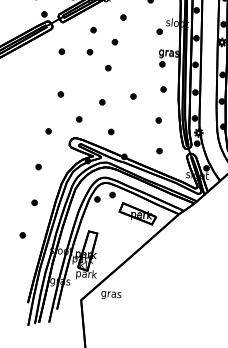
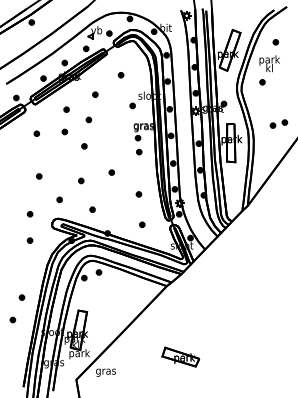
part: (163, 88) -> (139, 151), moved
part: (38, 166) -> (29, 240), moved
part: (34, 202) -> (21, 297), moved
part: (137, 213) -> (180, 356), moved

